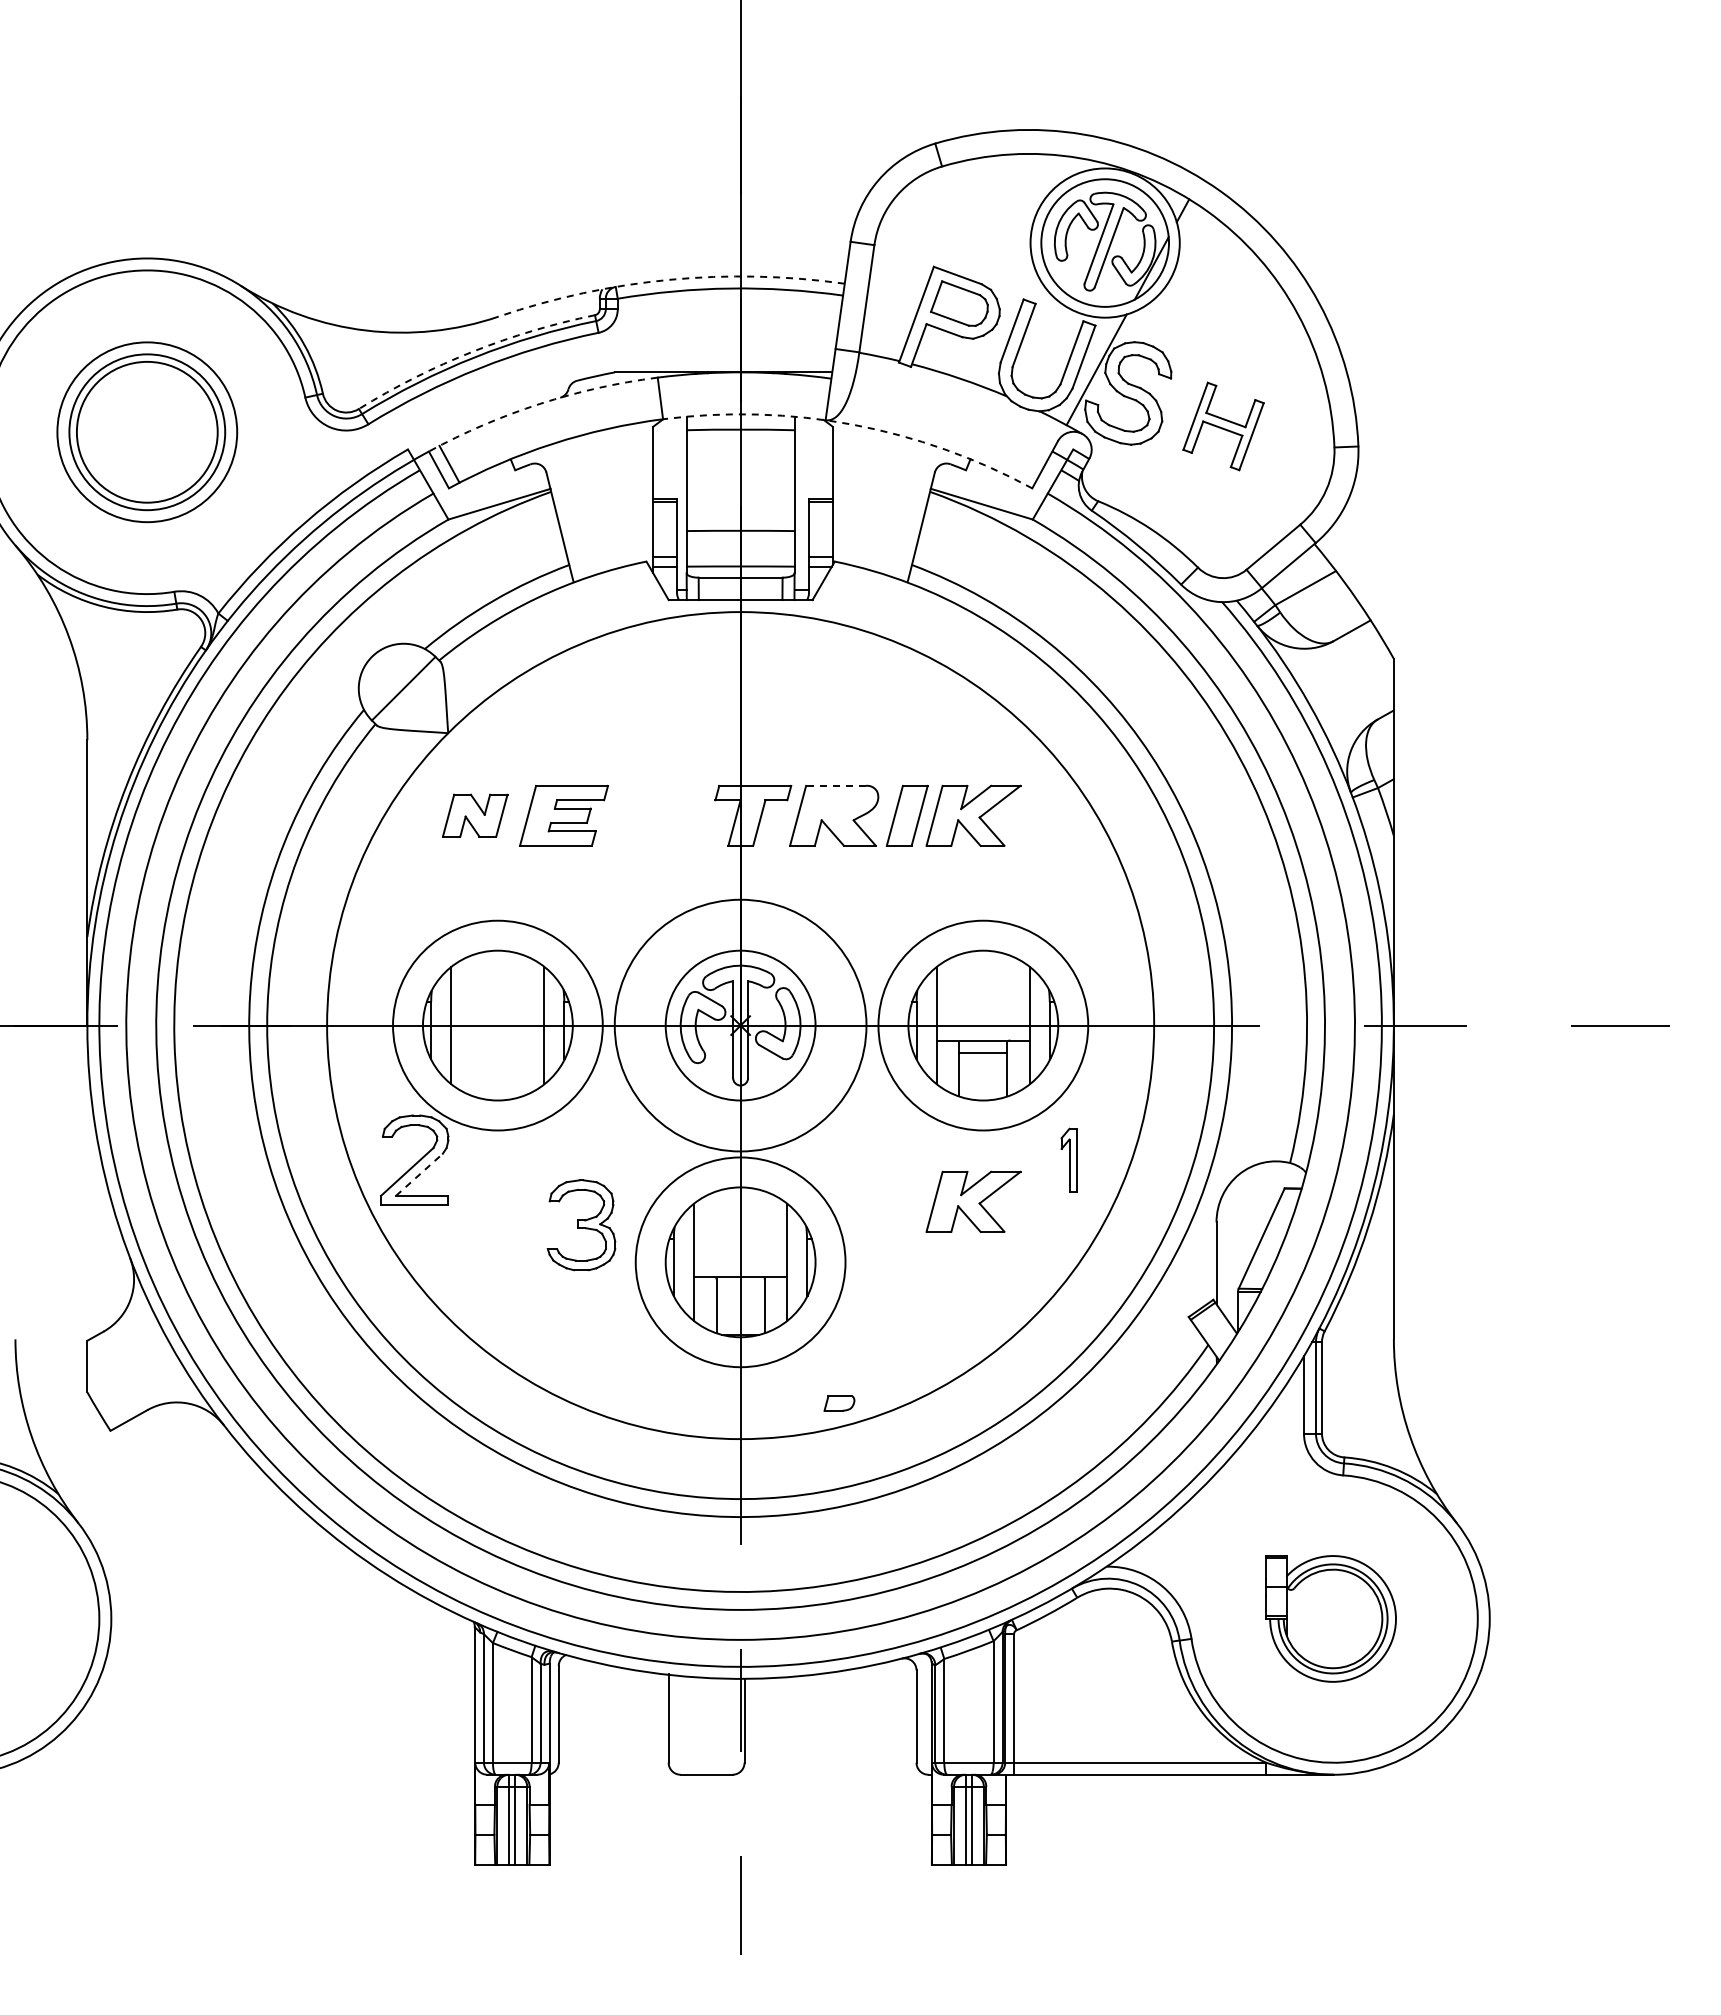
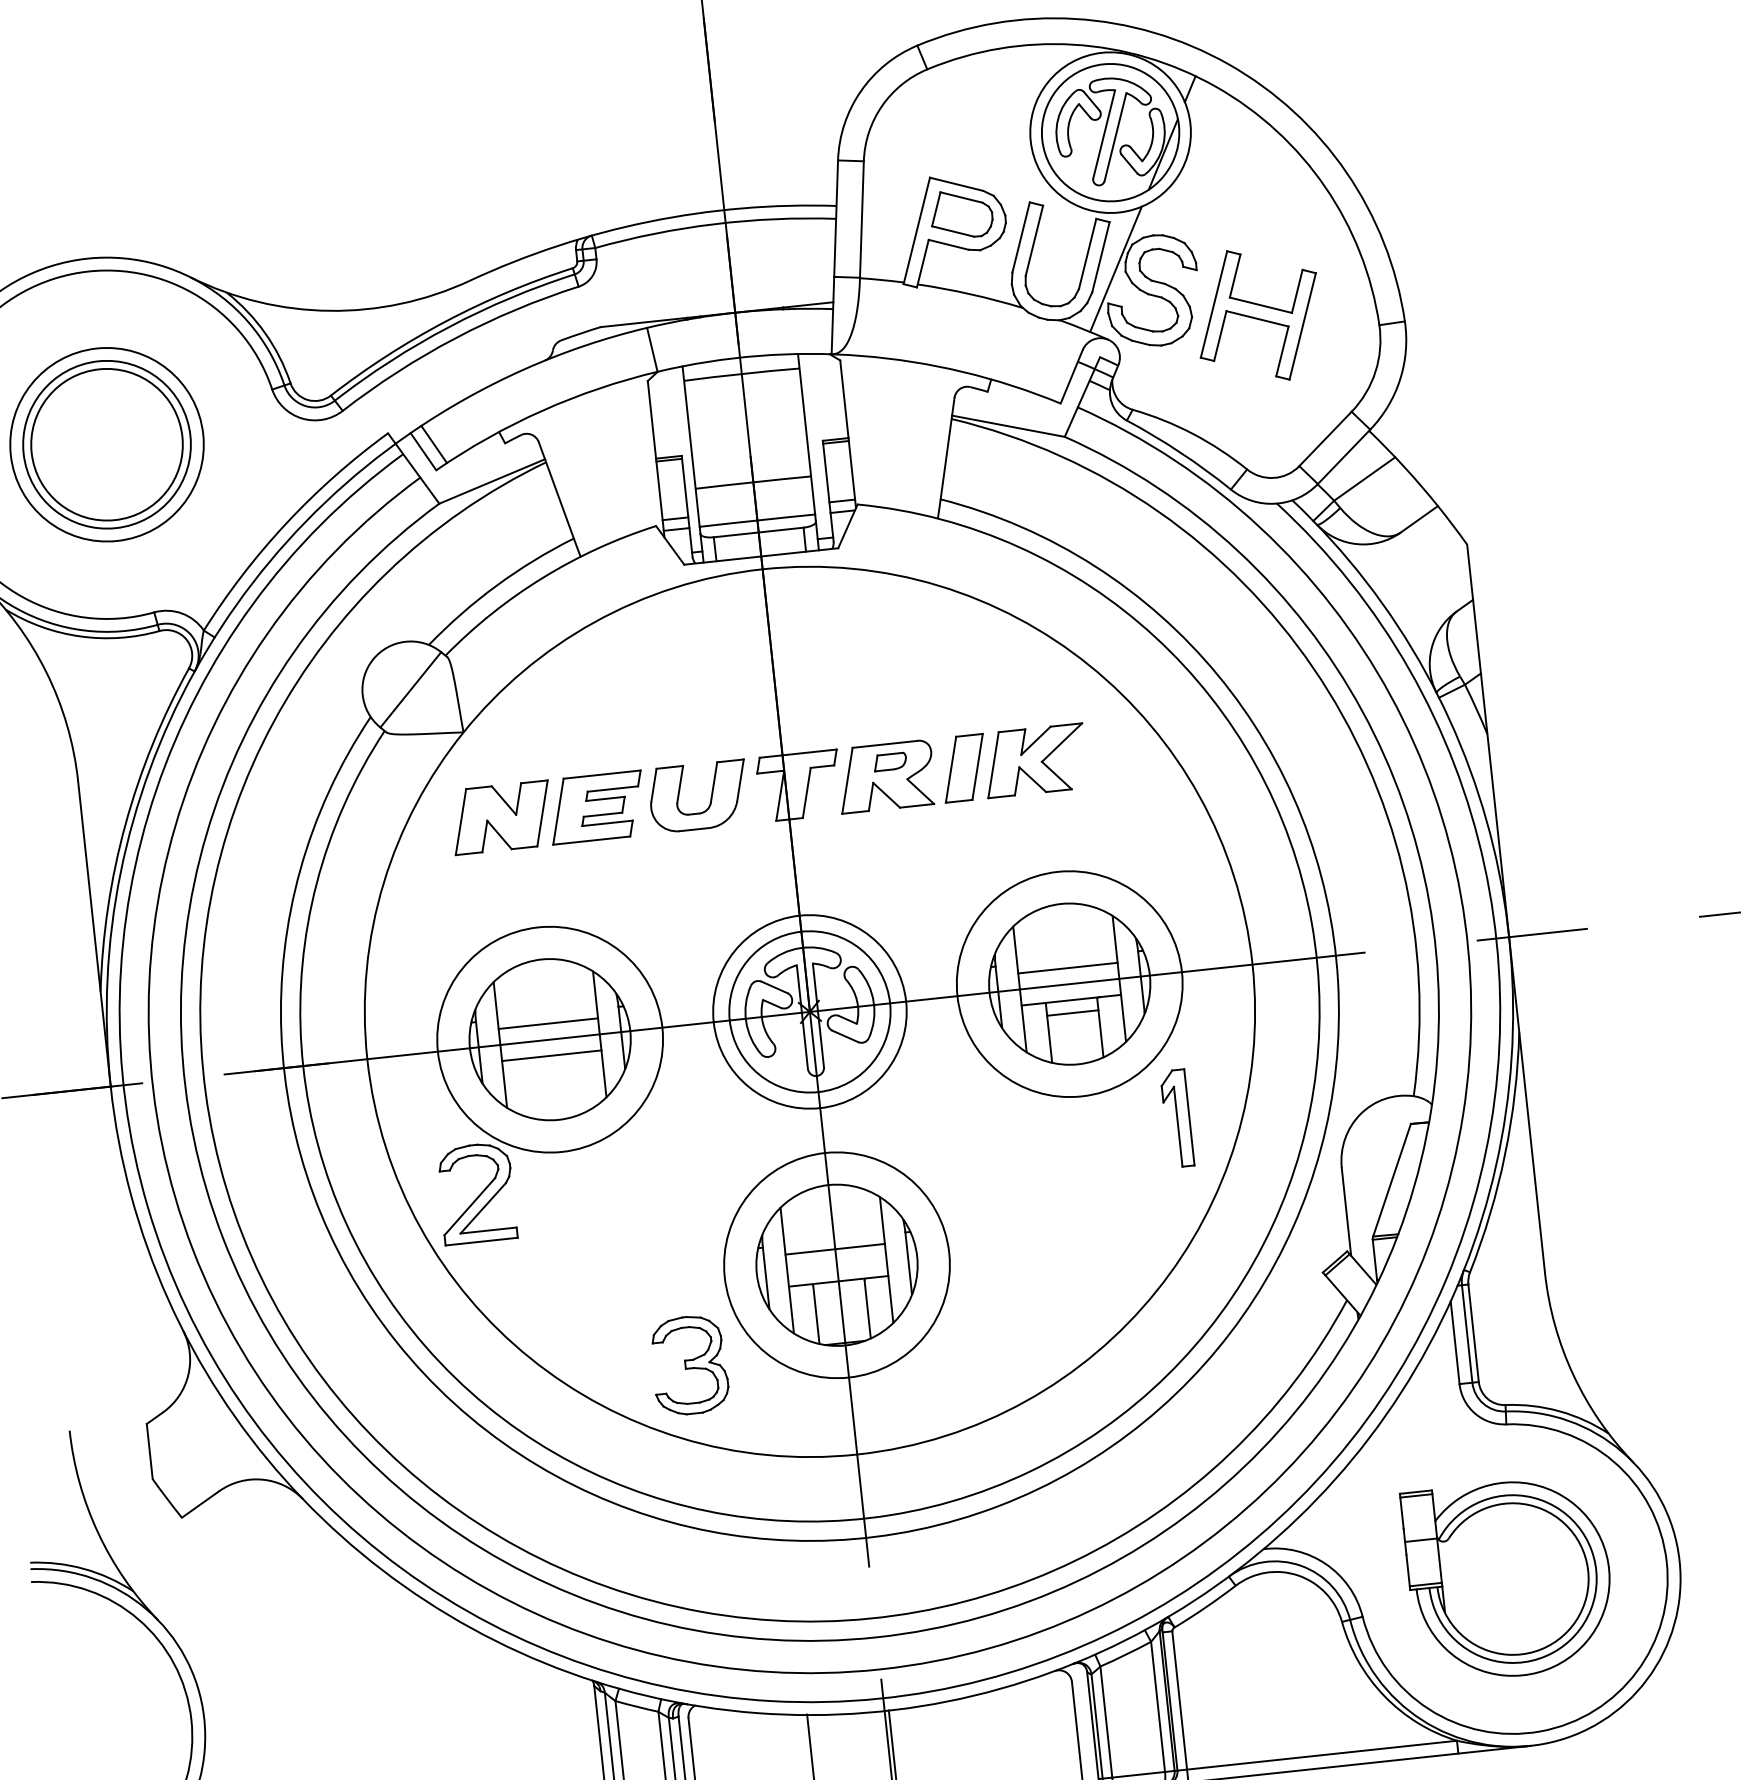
arc: (669, 279) -> (648, 221), dashed -> solid
arc: (472, 351) -> (445, 321), dashed -> solid
arc: (539, 403) -> (523, 369), dashed -> solid
arc: (853, 424) -> (861, 355), dashed -> solid
part: (1223, 426) -> (1258, 315), size x1.43
line: (836, 785) -> (885, 743), dashed -> solid
part: (475, 815) -> (502, 817), size x1.43
part: (669, 818) -> (710, 798), added
line: (497, 1010) -> (547, 1023), added
line: (982, 1010) -> (1067, 968), added
circle: (740, 1025) -> (809, 1011), size x0.71
line: (497, 1040) -> (551, 1055), added
part: (1069, 1159) -> (1177, 1117), size x1.43
line: (419, 1174) -> (483, 1208), dashed -> solid
part: (973, 1201) -> (1079, 1173), removed
part: (581, 1225) -> (689, 1365), moved
line: (740, 1247) -> (835, 1249), added
part: (839, 1403) -> (890, 761), moved
part: (1330, 1618) -> (1509, 1579), size x1.43

